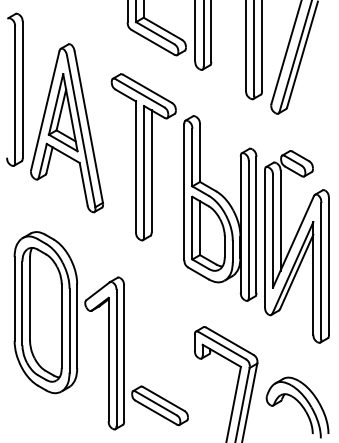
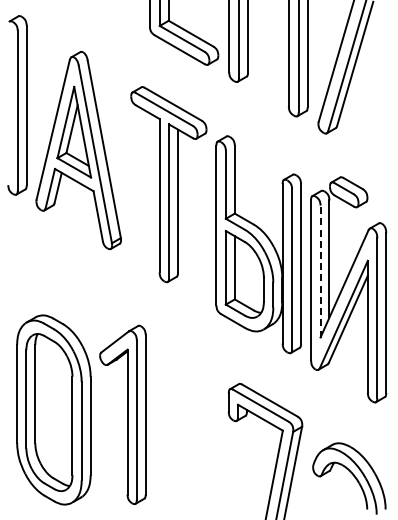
line: (272, 231) -> (320, 271), solid -> dashed
part: (45, 312) -> (53, 409), moved
part: (159, 405) -> (187, 475), removed

